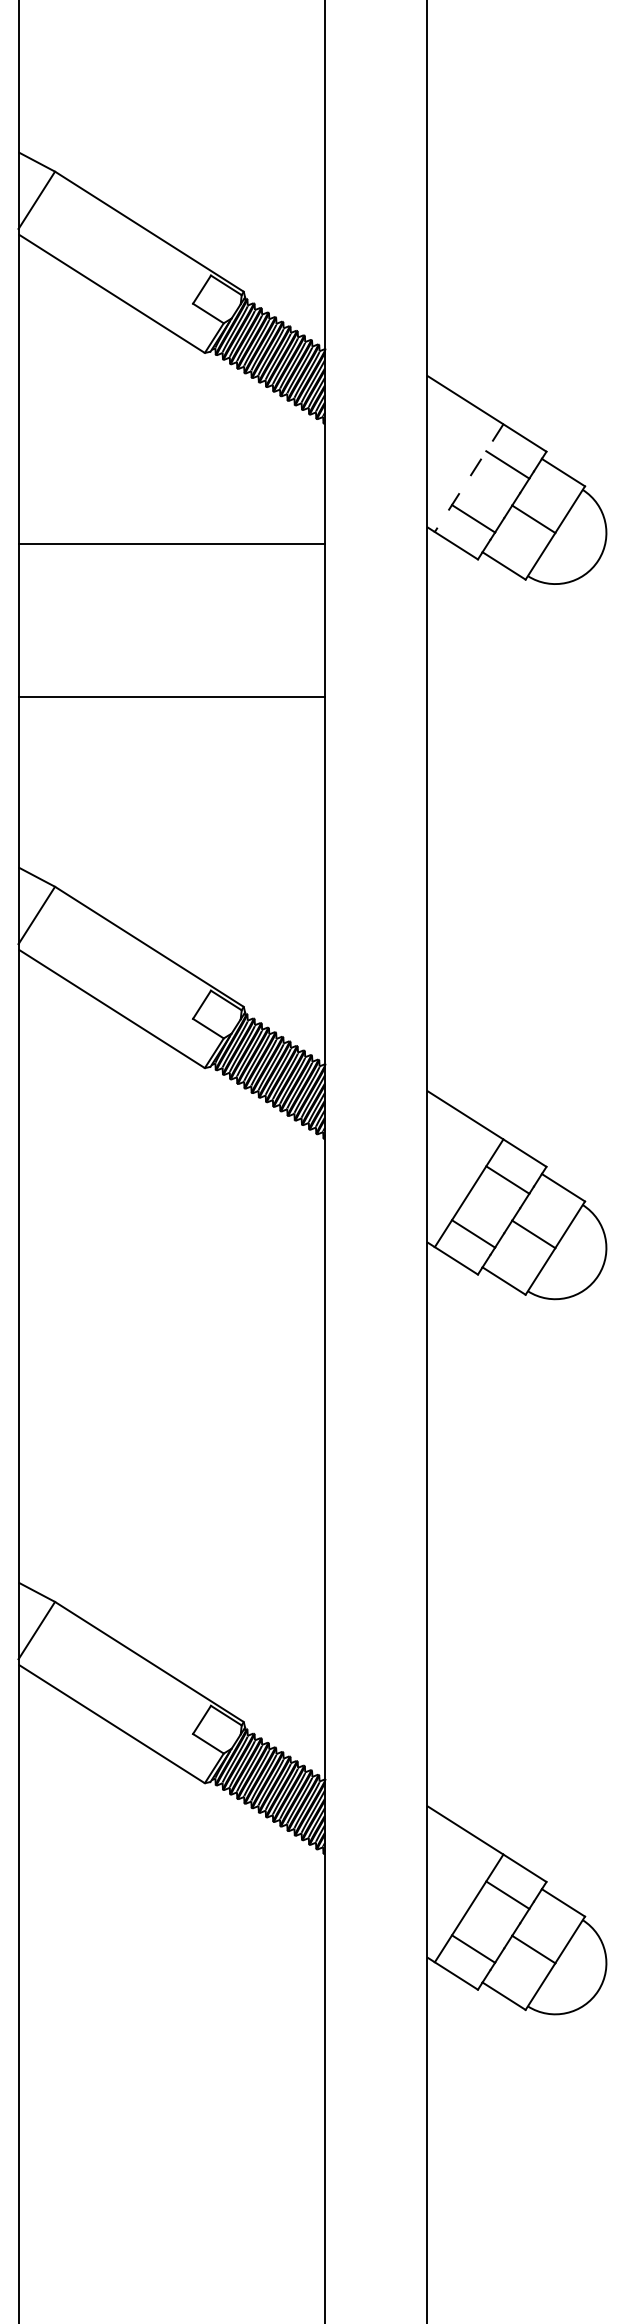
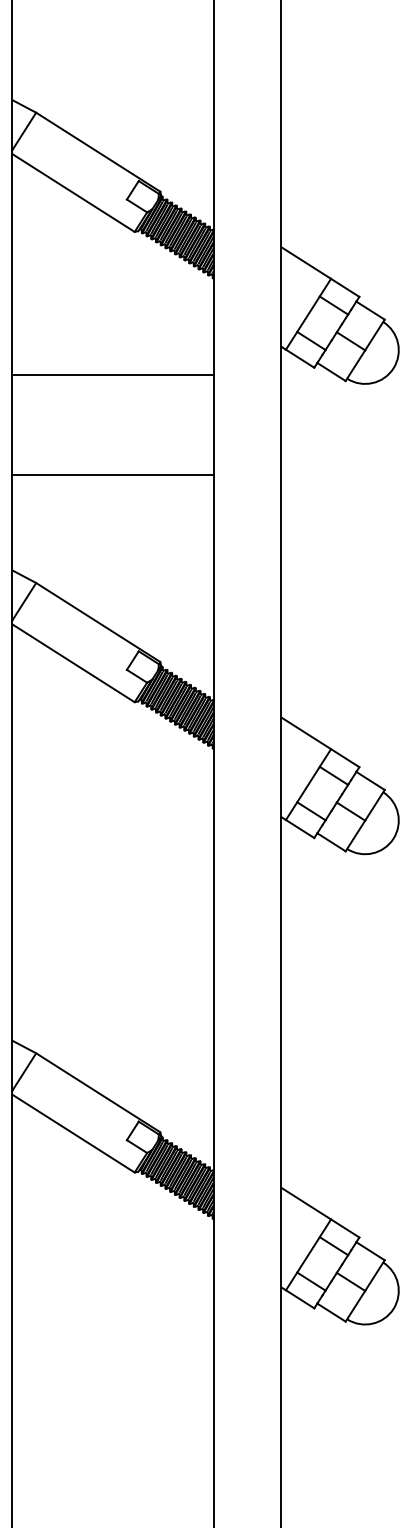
line: (469, 478) -> (308, 314), dashed -> solid
line: (171, 543) -> (112, 374), moved
line: (171, 697) -> (112, 475), moved

